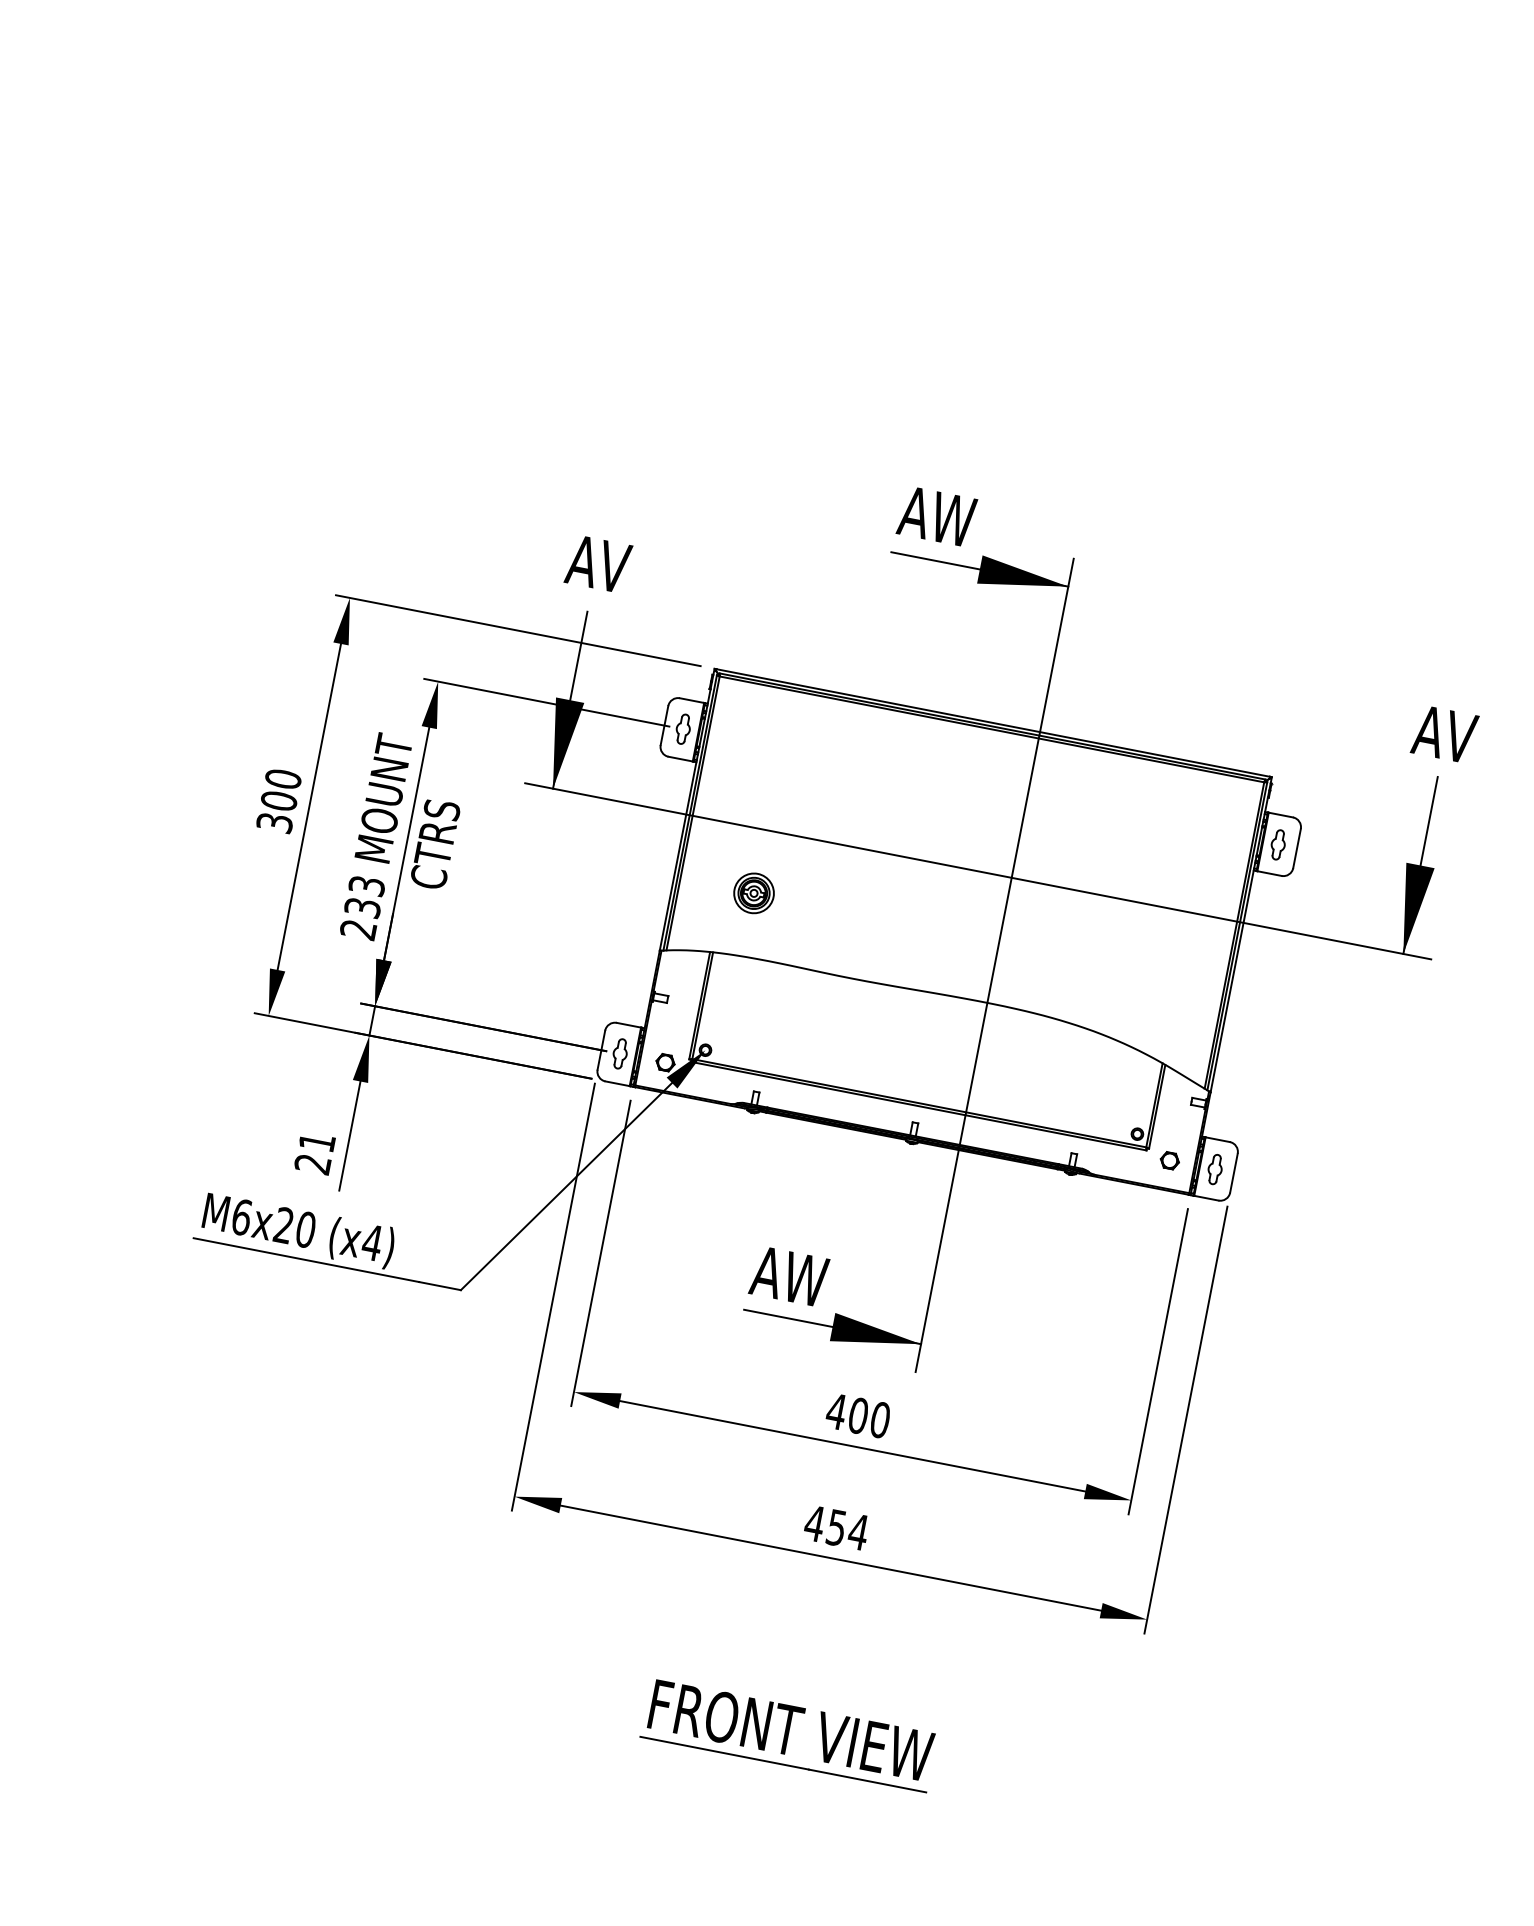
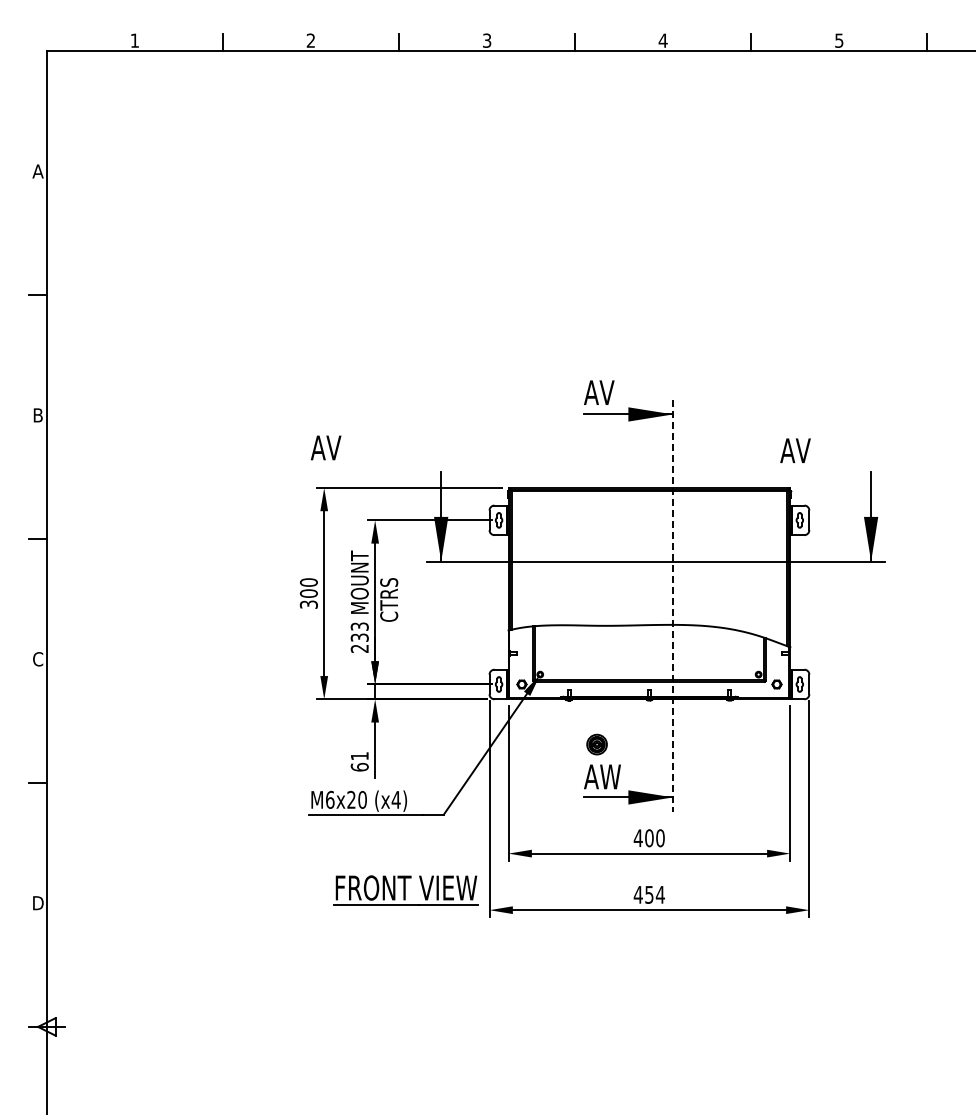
text: (950, 518) -> (609, 392), AW -> AV
text: (599, 563) -> (326, 447), moved
text: (1444, 733) -> (795, 450), moved
part: (752, 892) -> (596, 744), moved
line: (995, 964) -> (673, 605), solid -> dashed
text: (312, 1162) -> (359, 766), 21 -> 61
part: (788, 1735) -> (405, 890), moved

